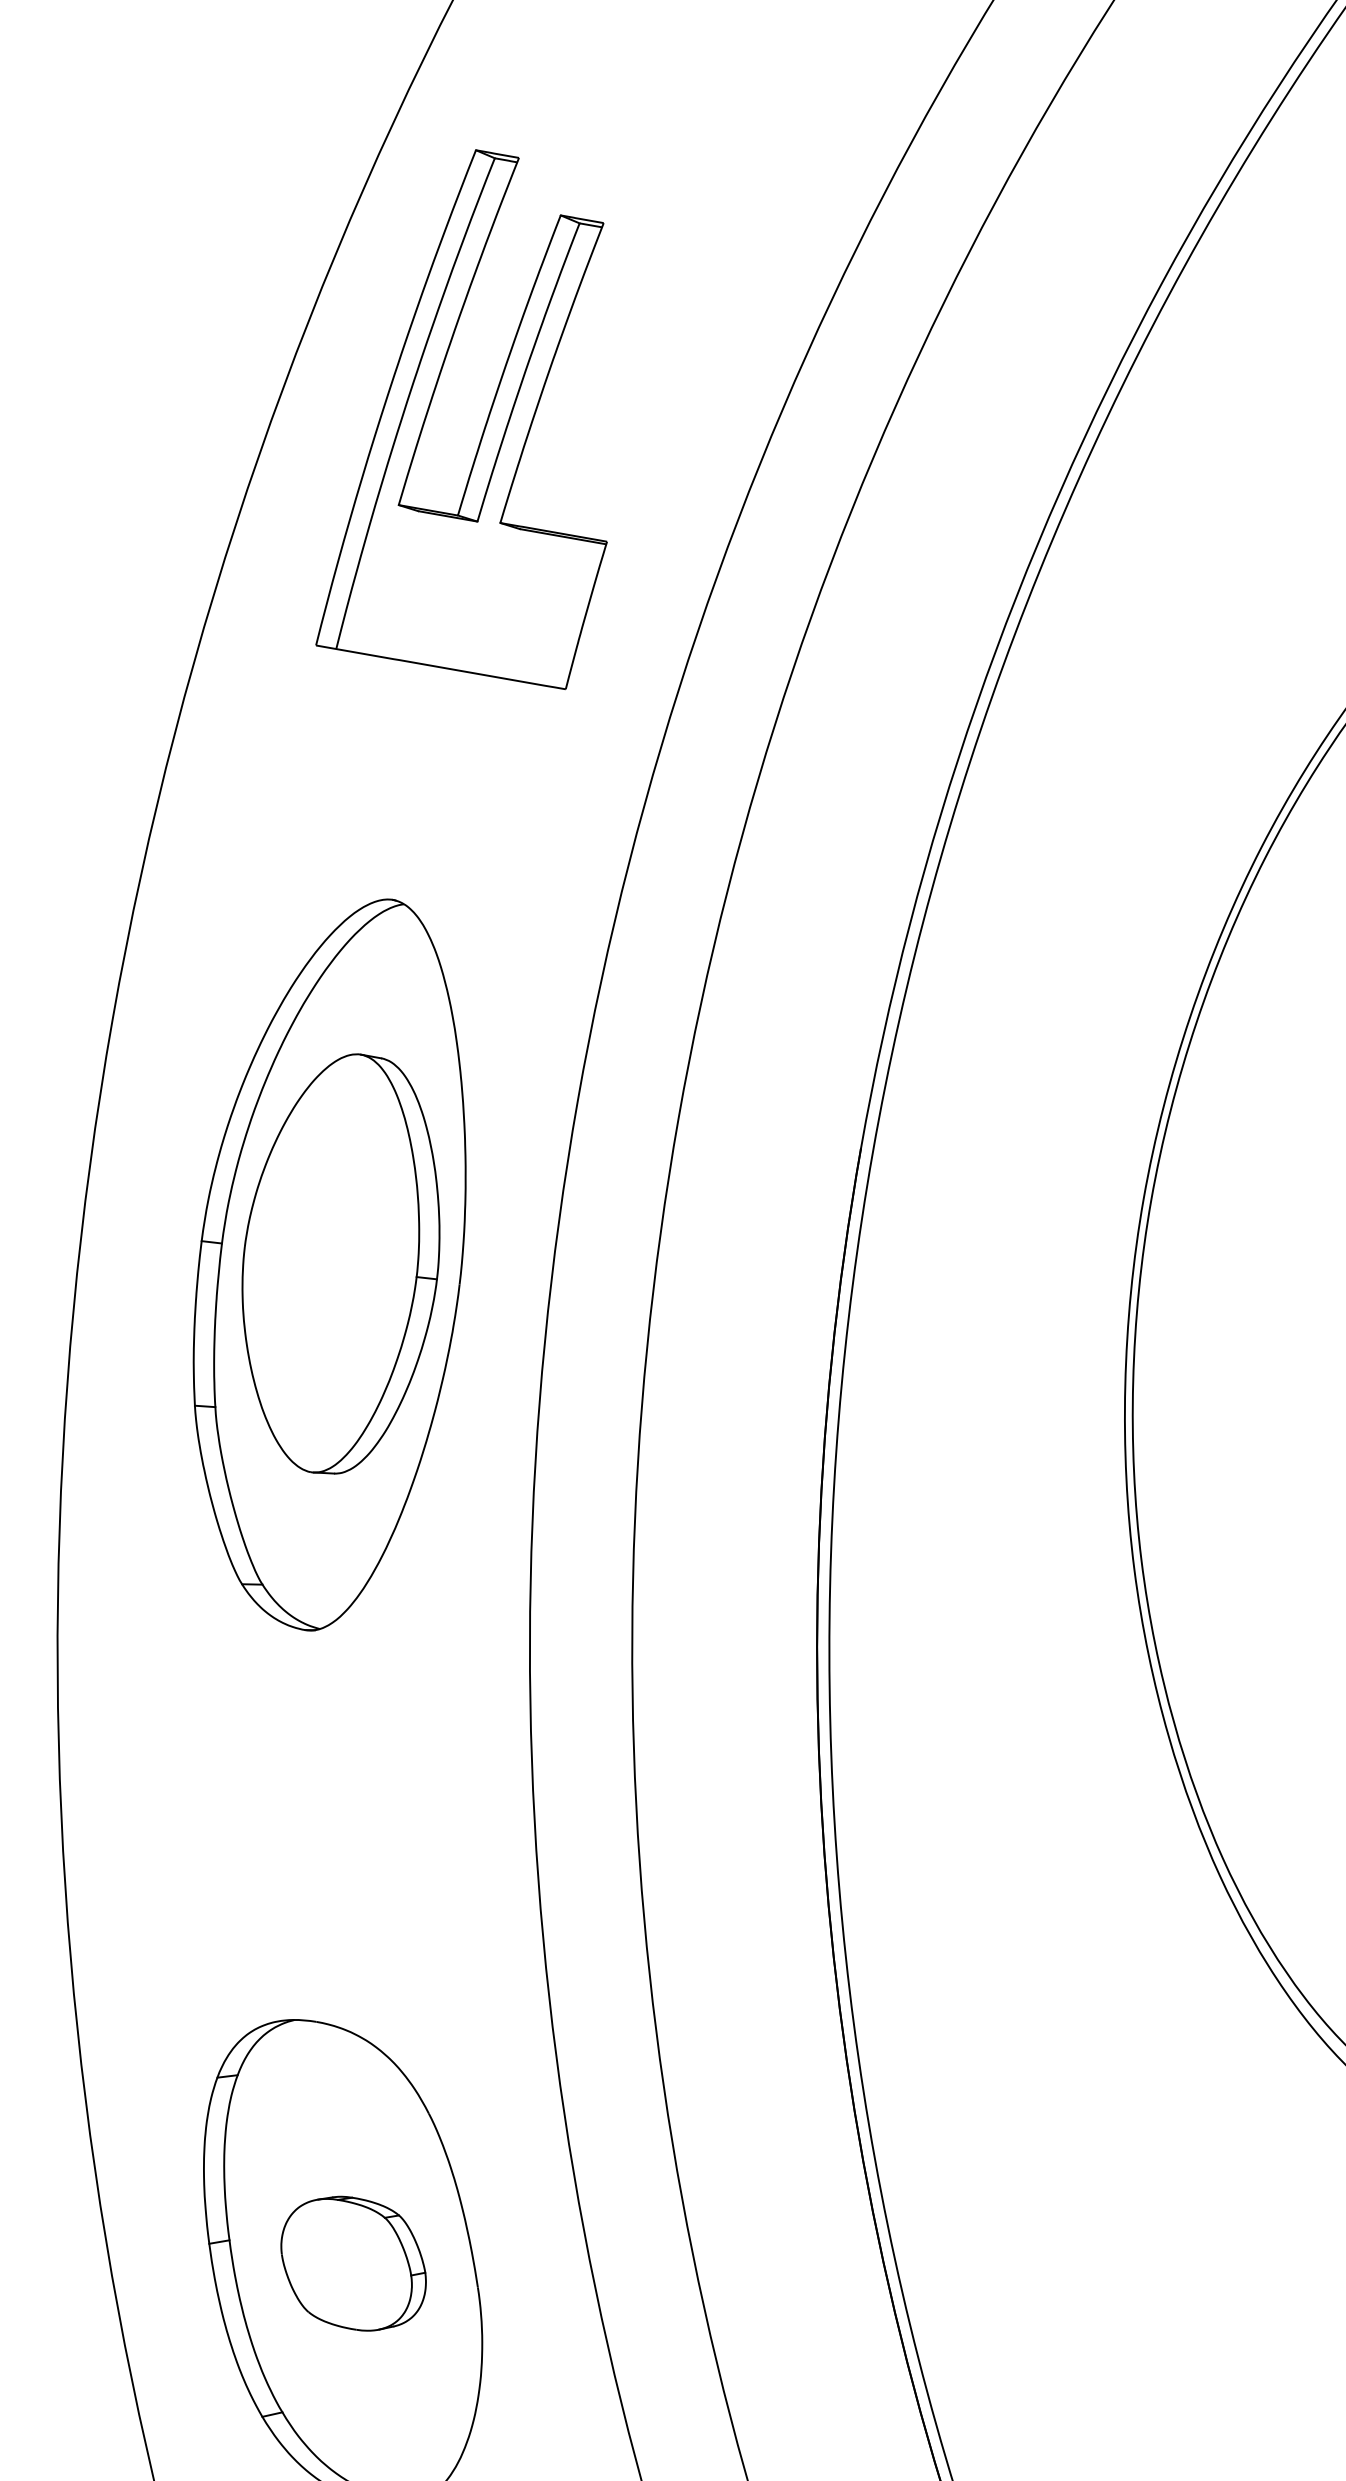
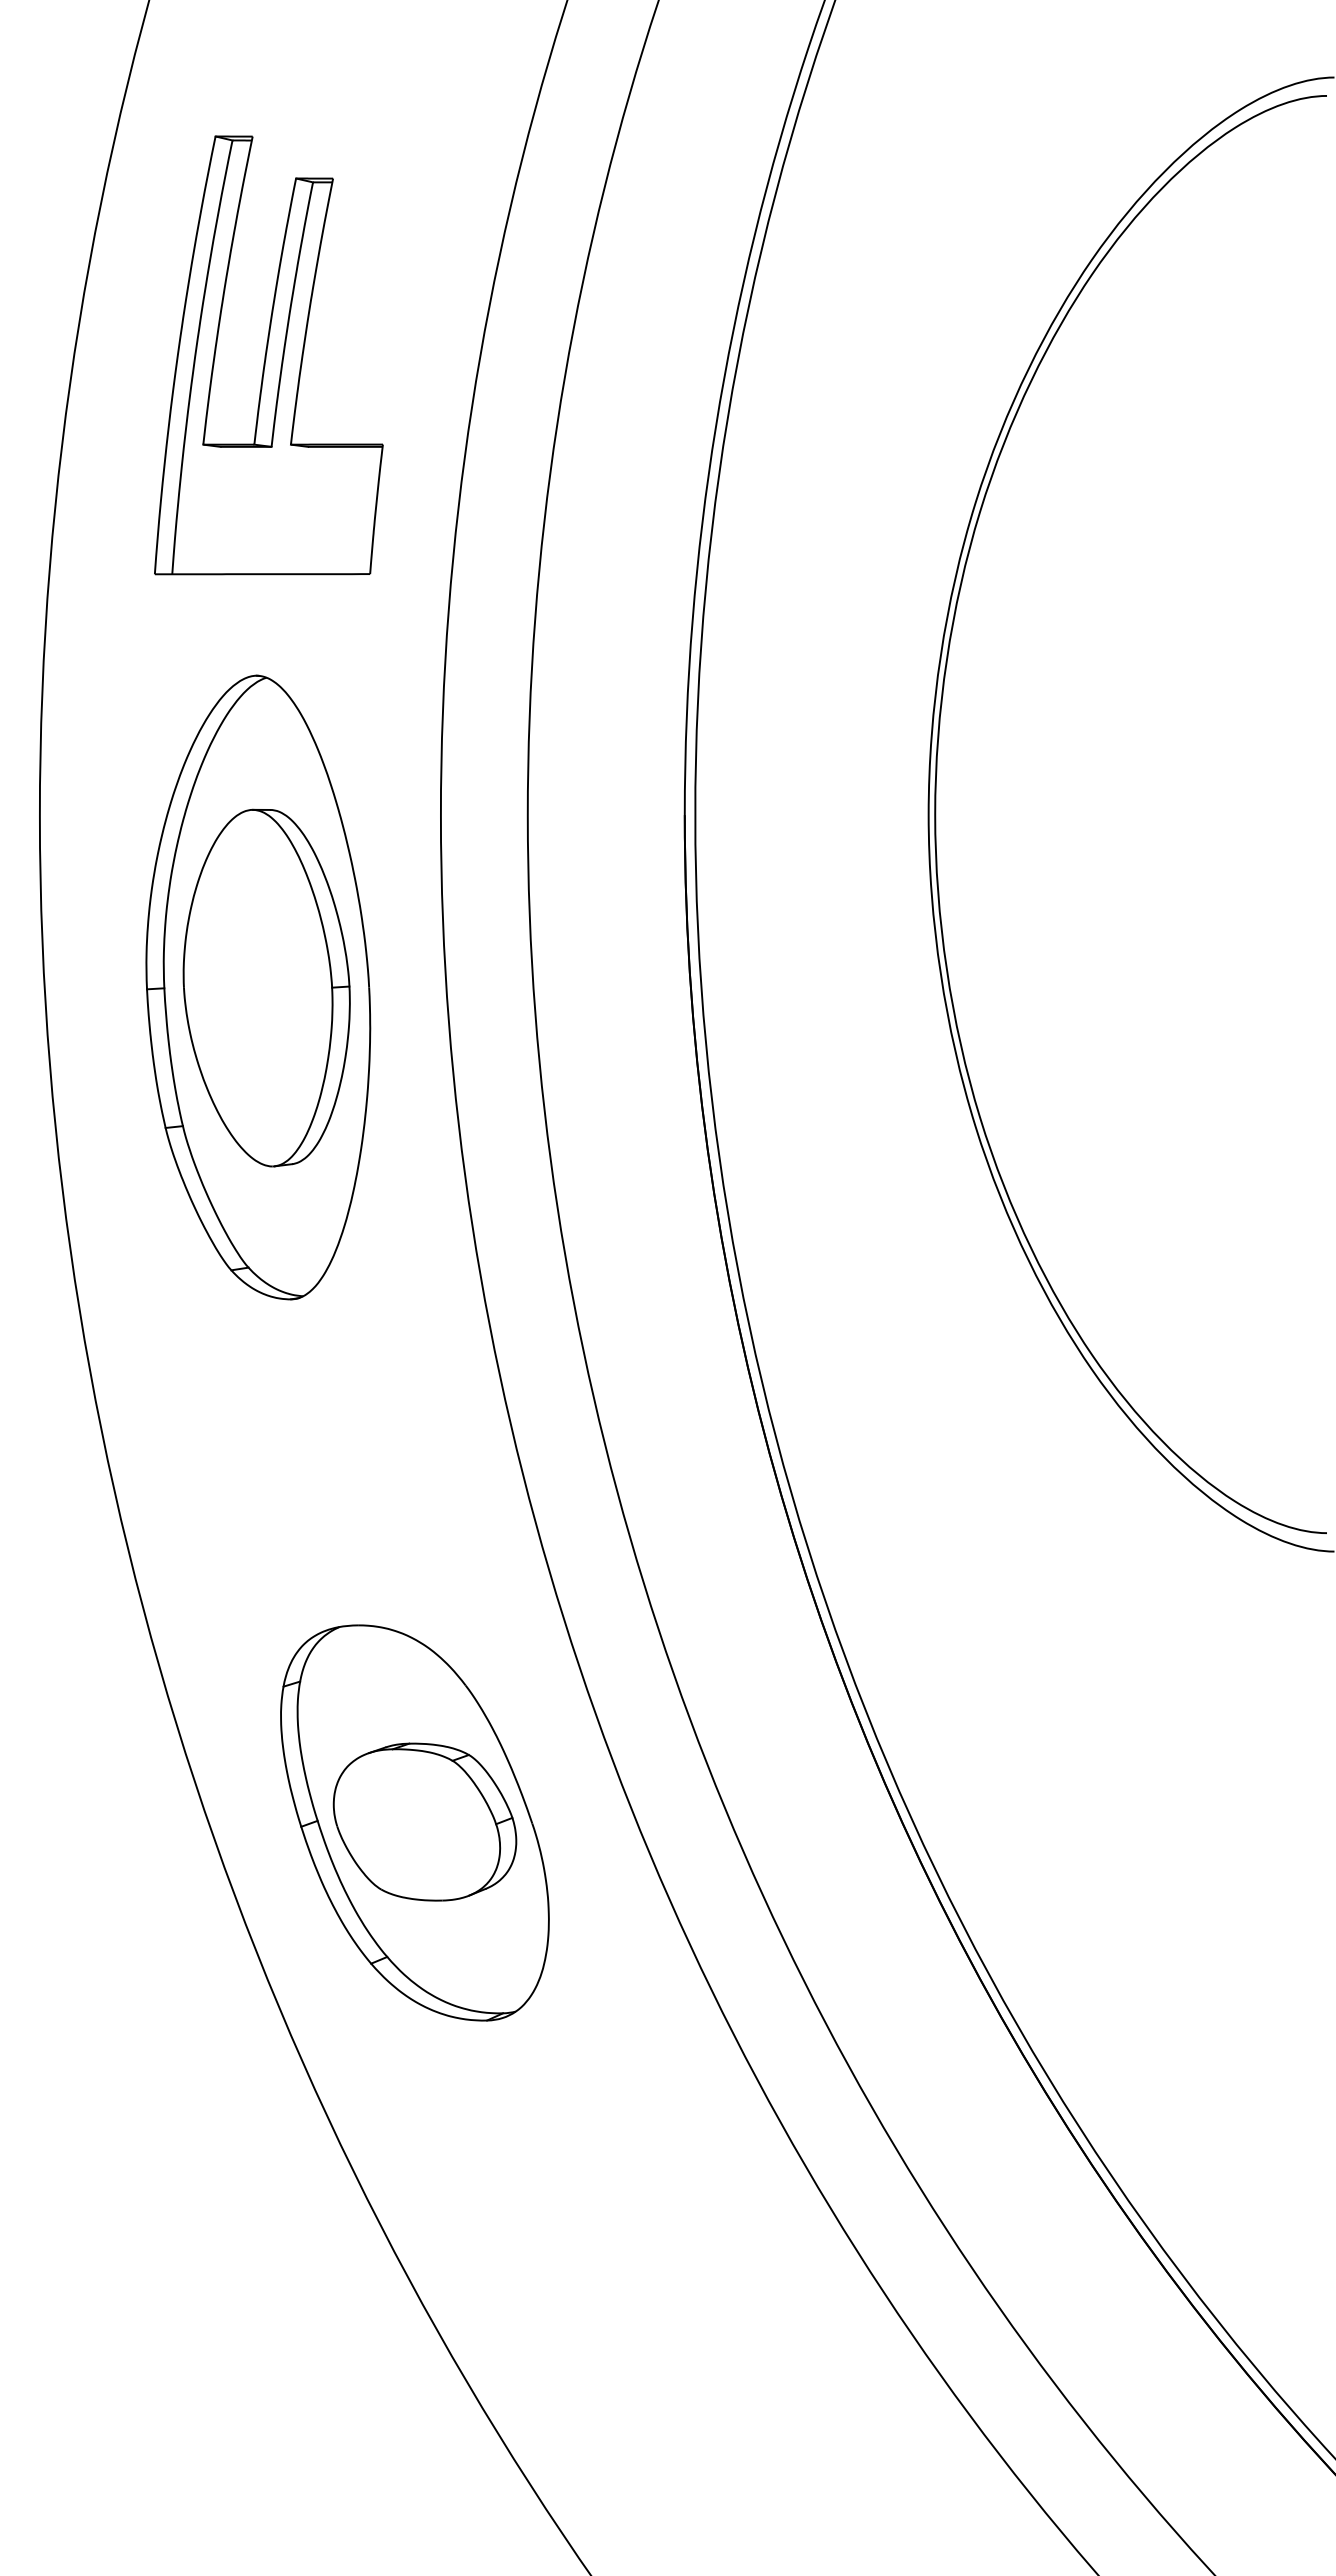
part: (492, 415) -> (268, 355), moved
part: (353, 2262) -> (424, 1821), size x1.43

